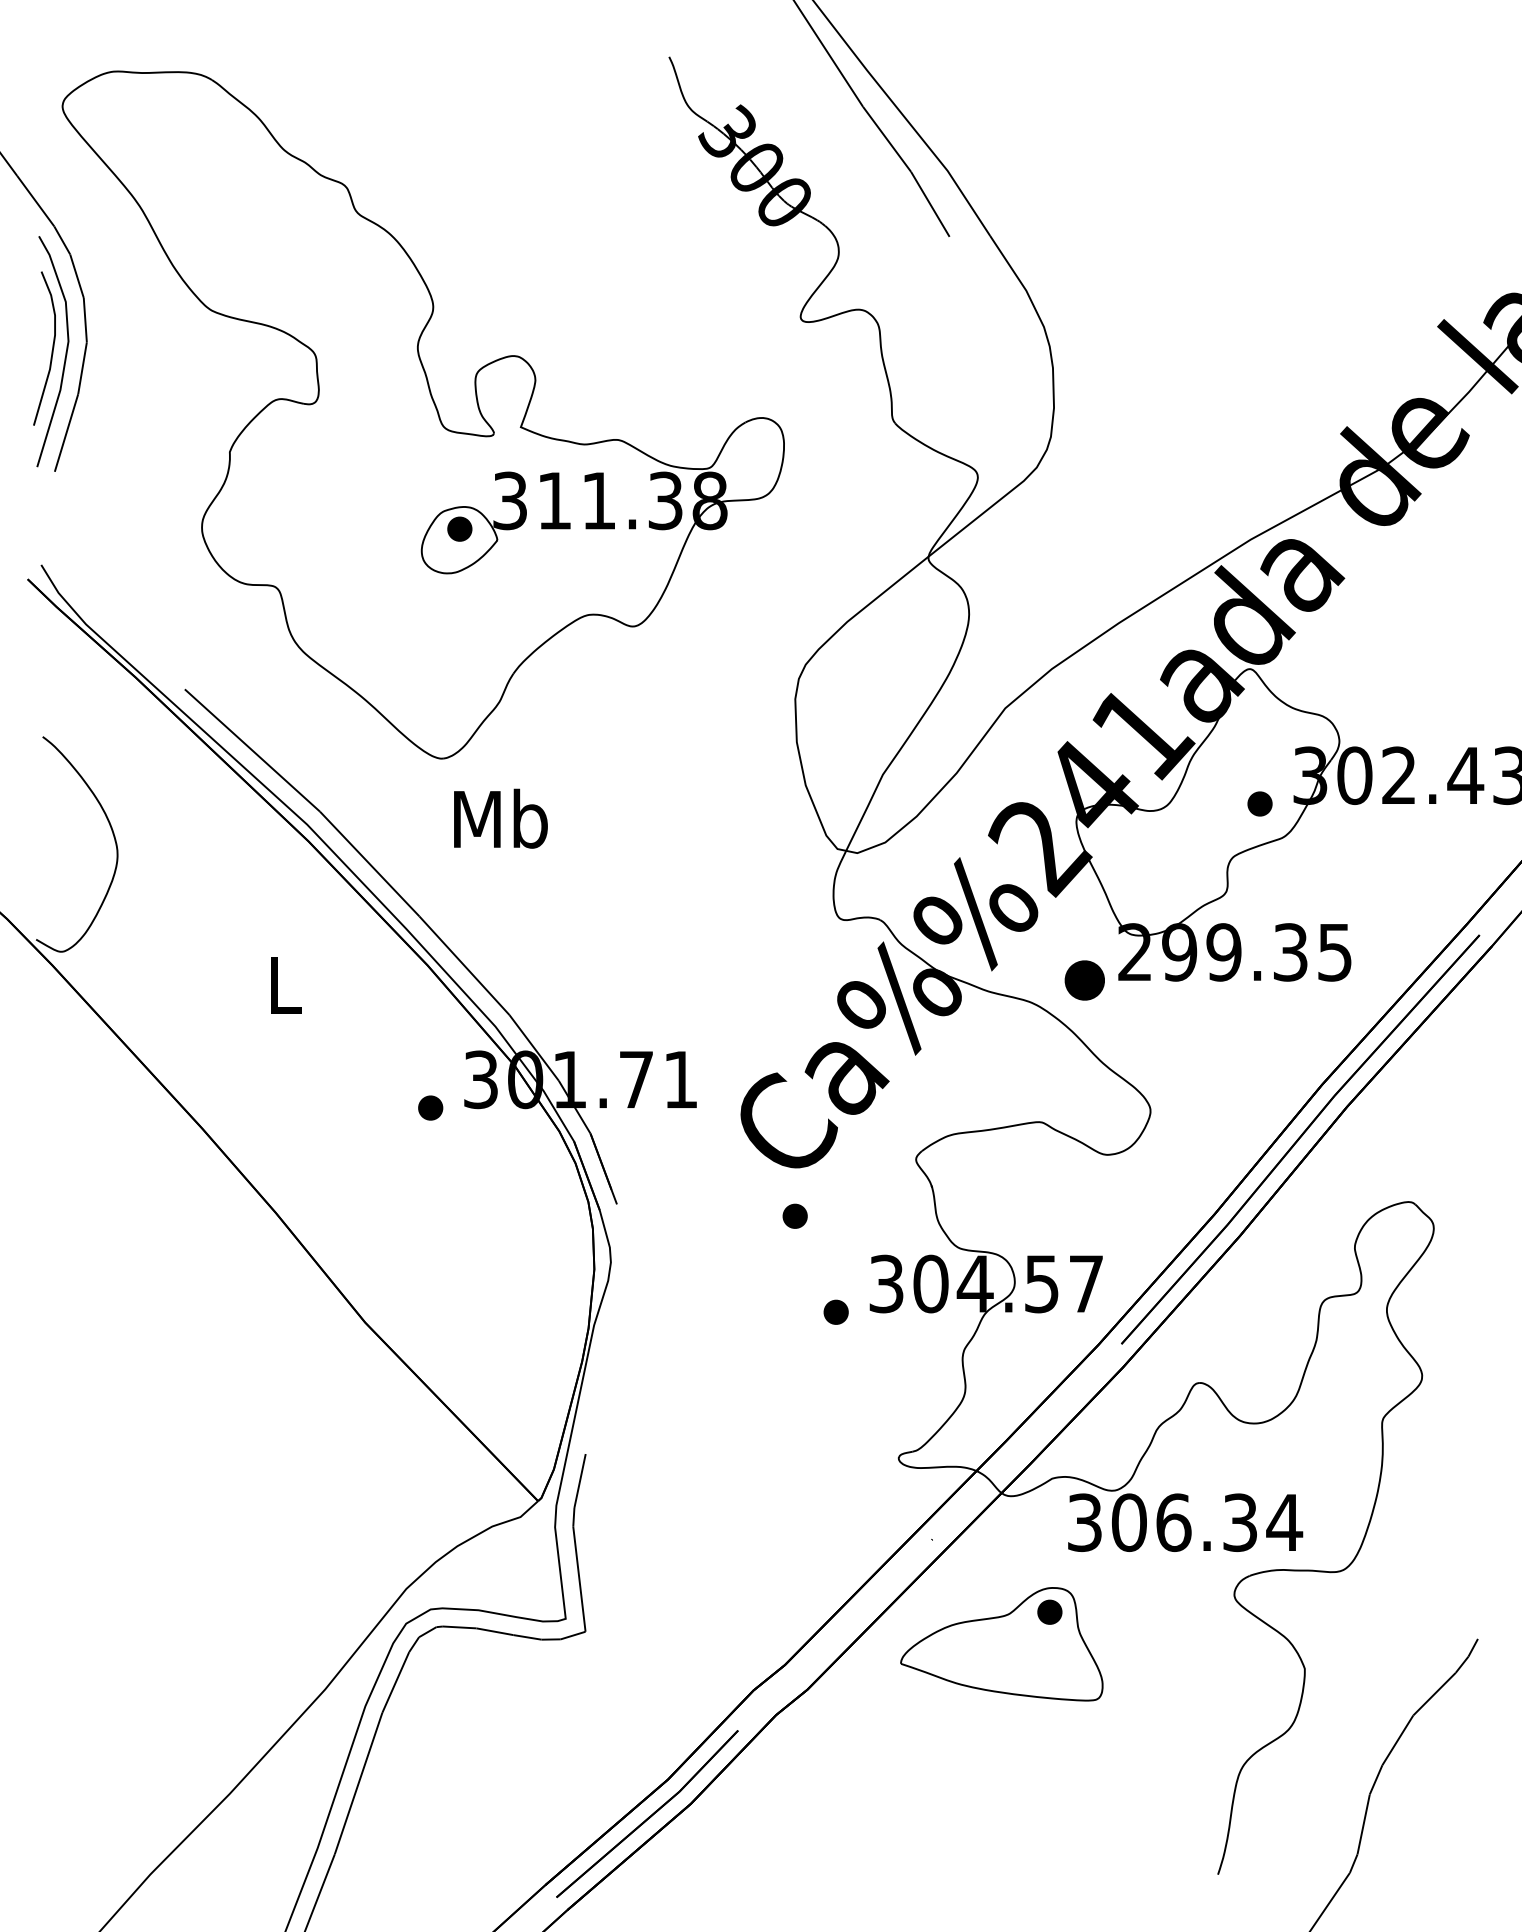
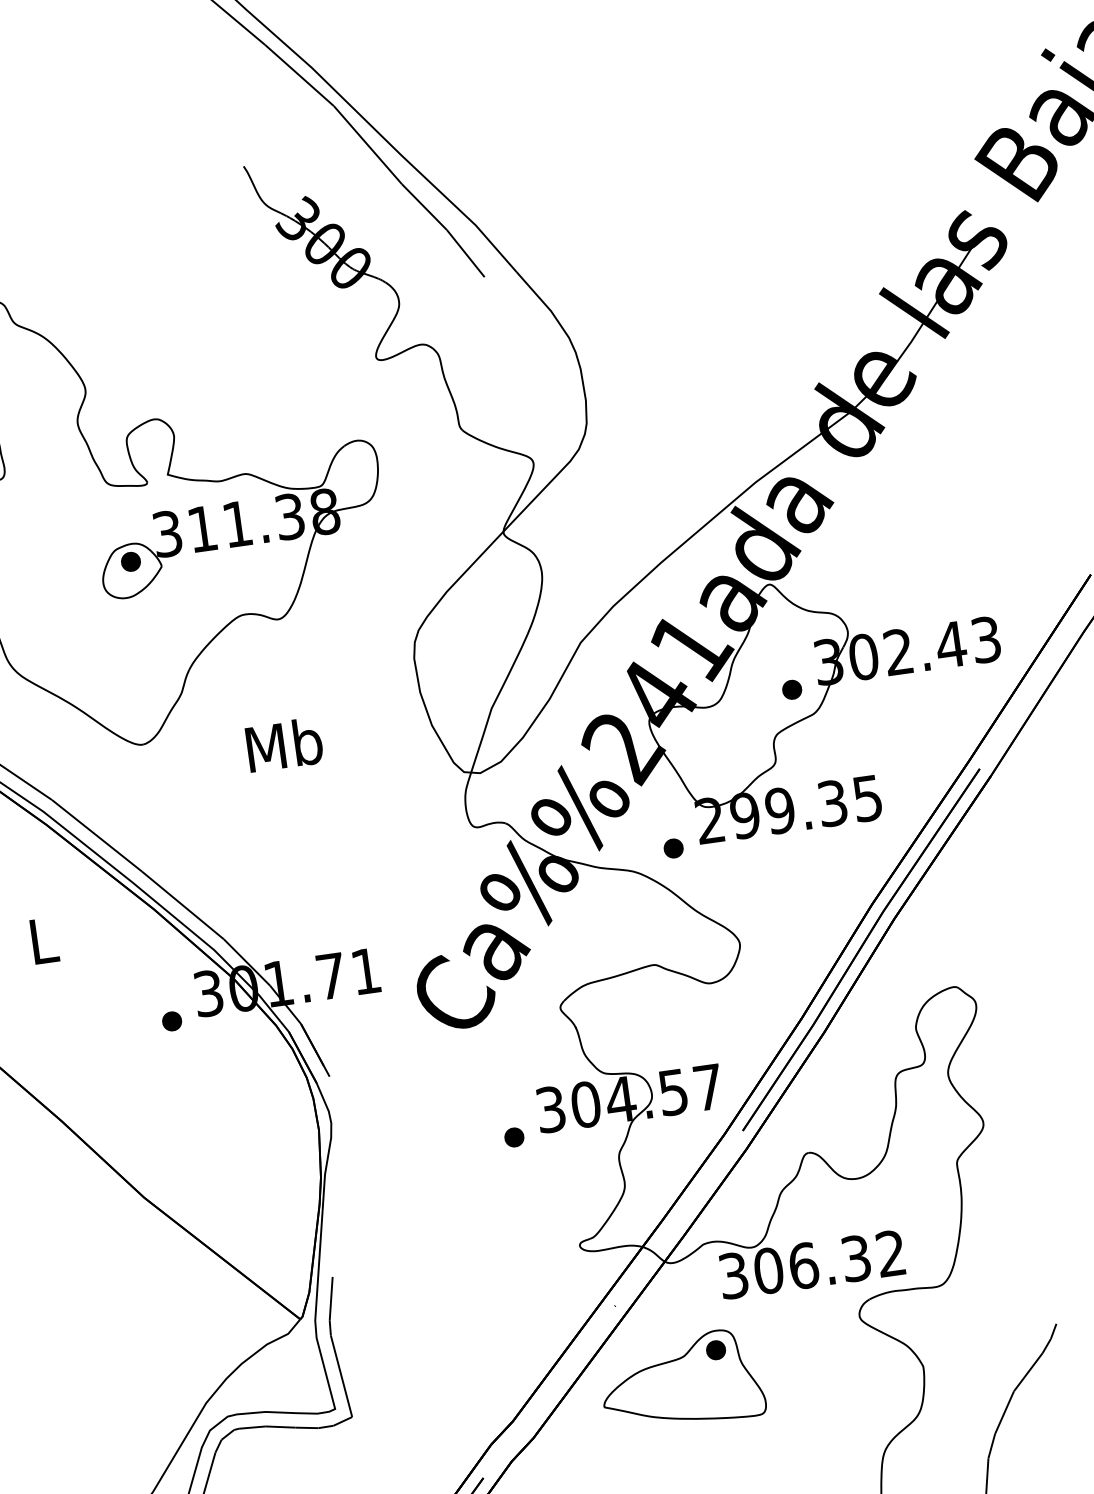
text: (500, 818) -> (284, 744), moved
part: (1084, 980) -> (673, 848), size x0.62
part: (794, 1215) -> (470, 1065), removed
text: (1284, 1521) -> (890, 1252), 306.34 -> 306.32

